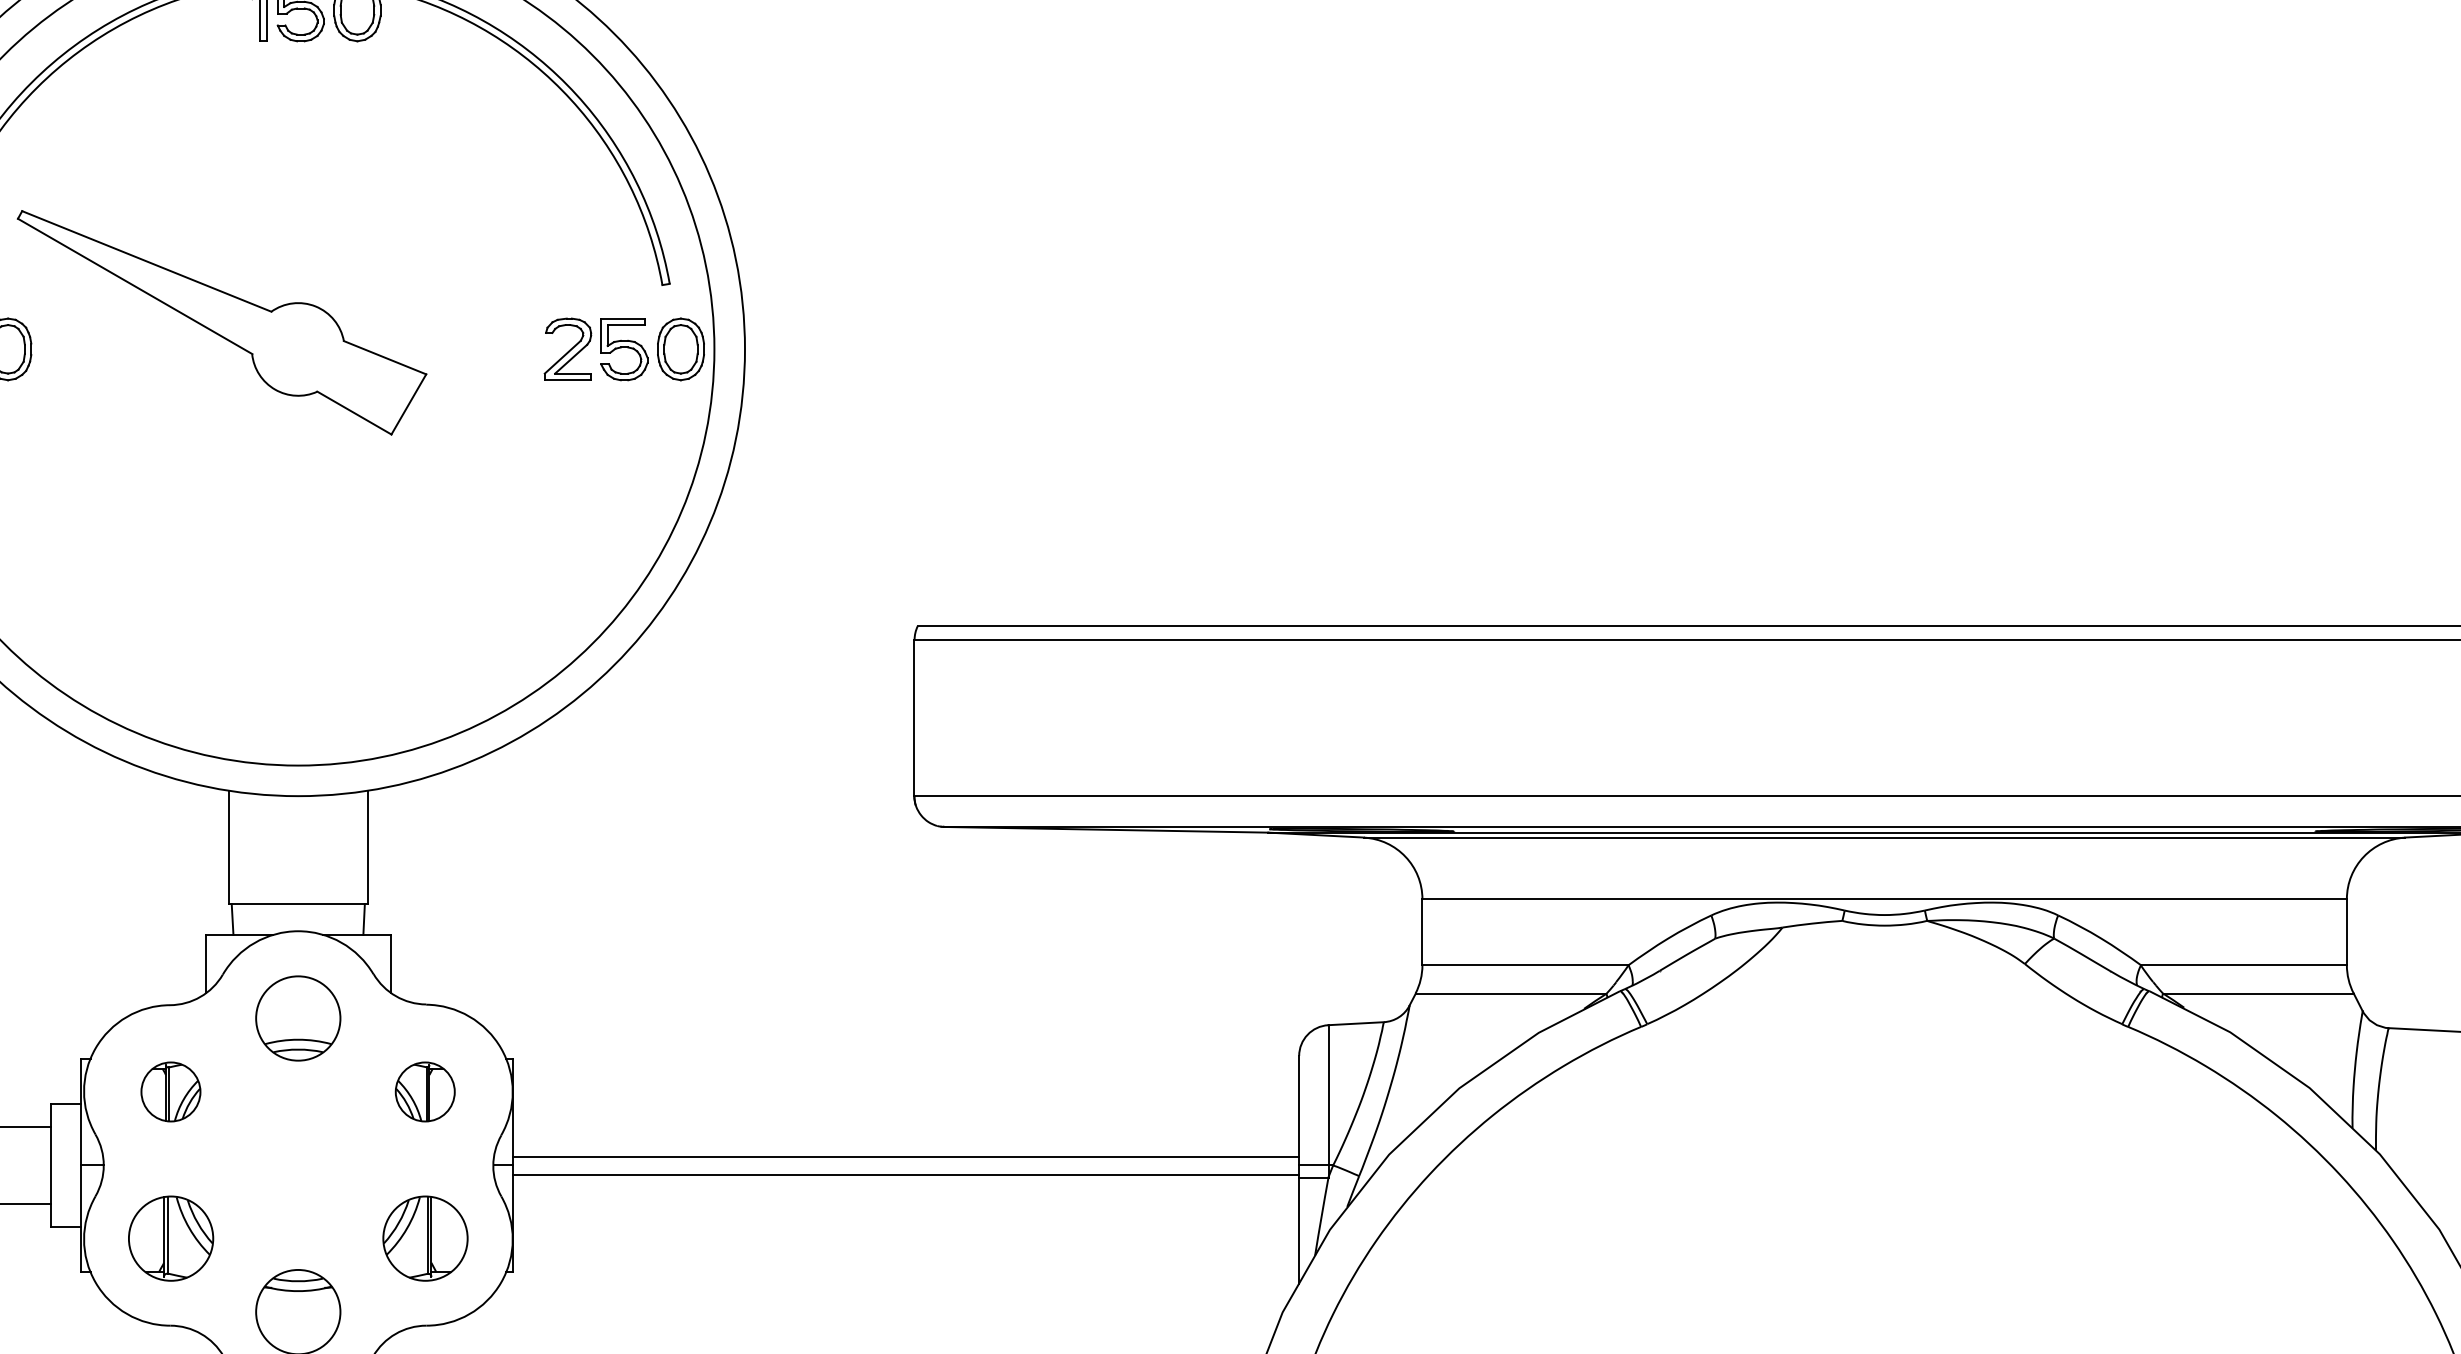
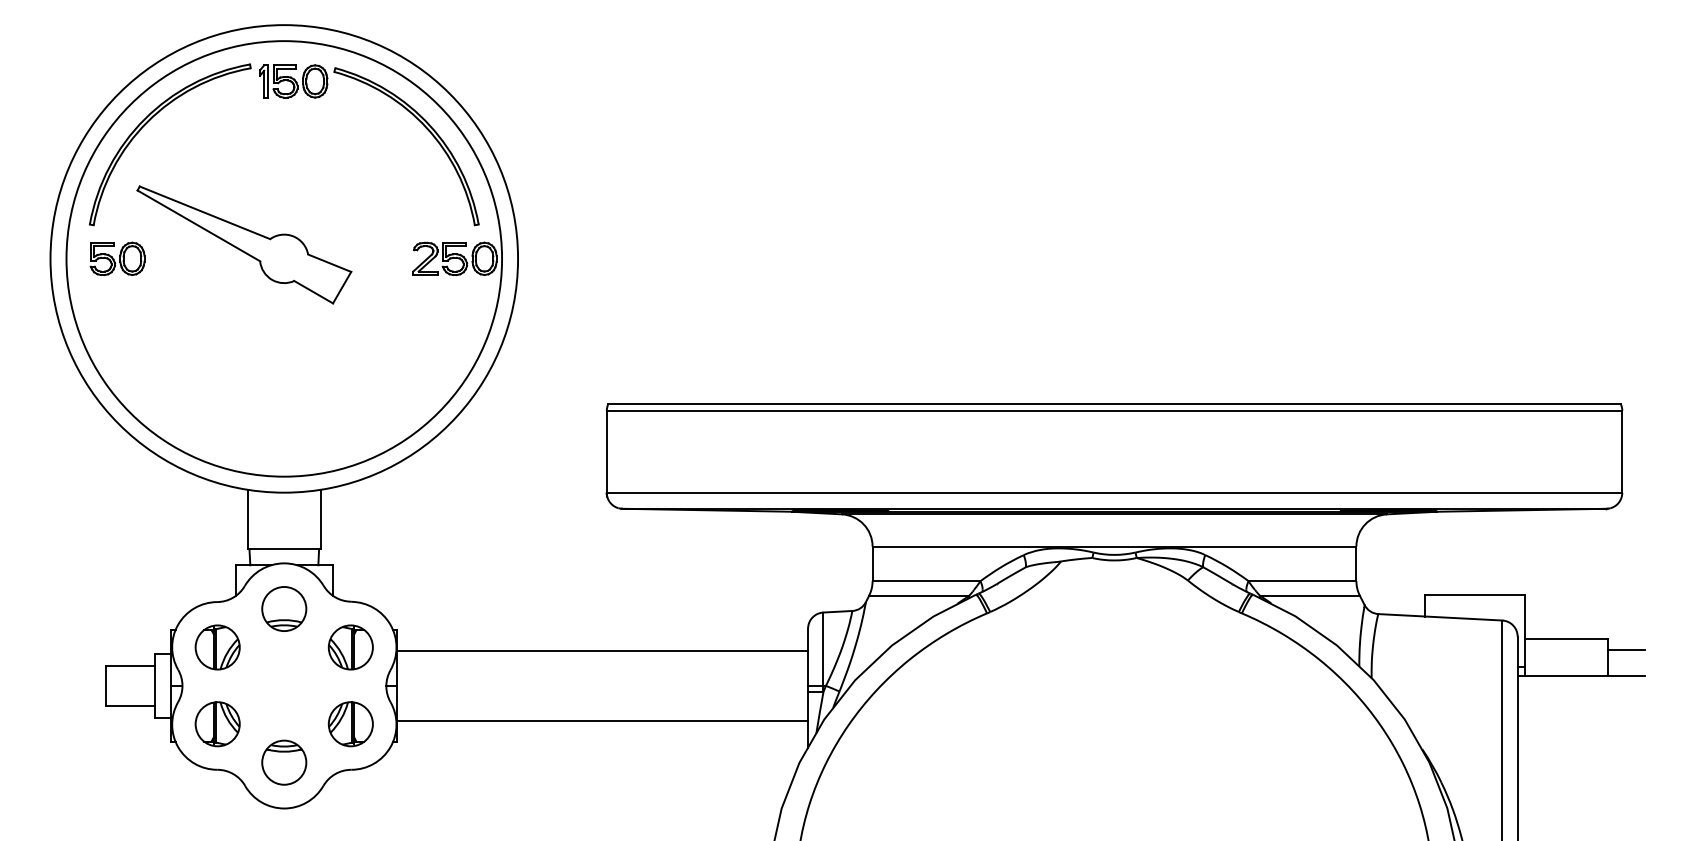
part: (170, 1091) -> (217, 647), size x1.43
part: (424, 1091) -> (350, 647), size x1.43
line: (906, 1156) -> (602, 720), moved
line: (906, 1176) -> (602, 651), moved

